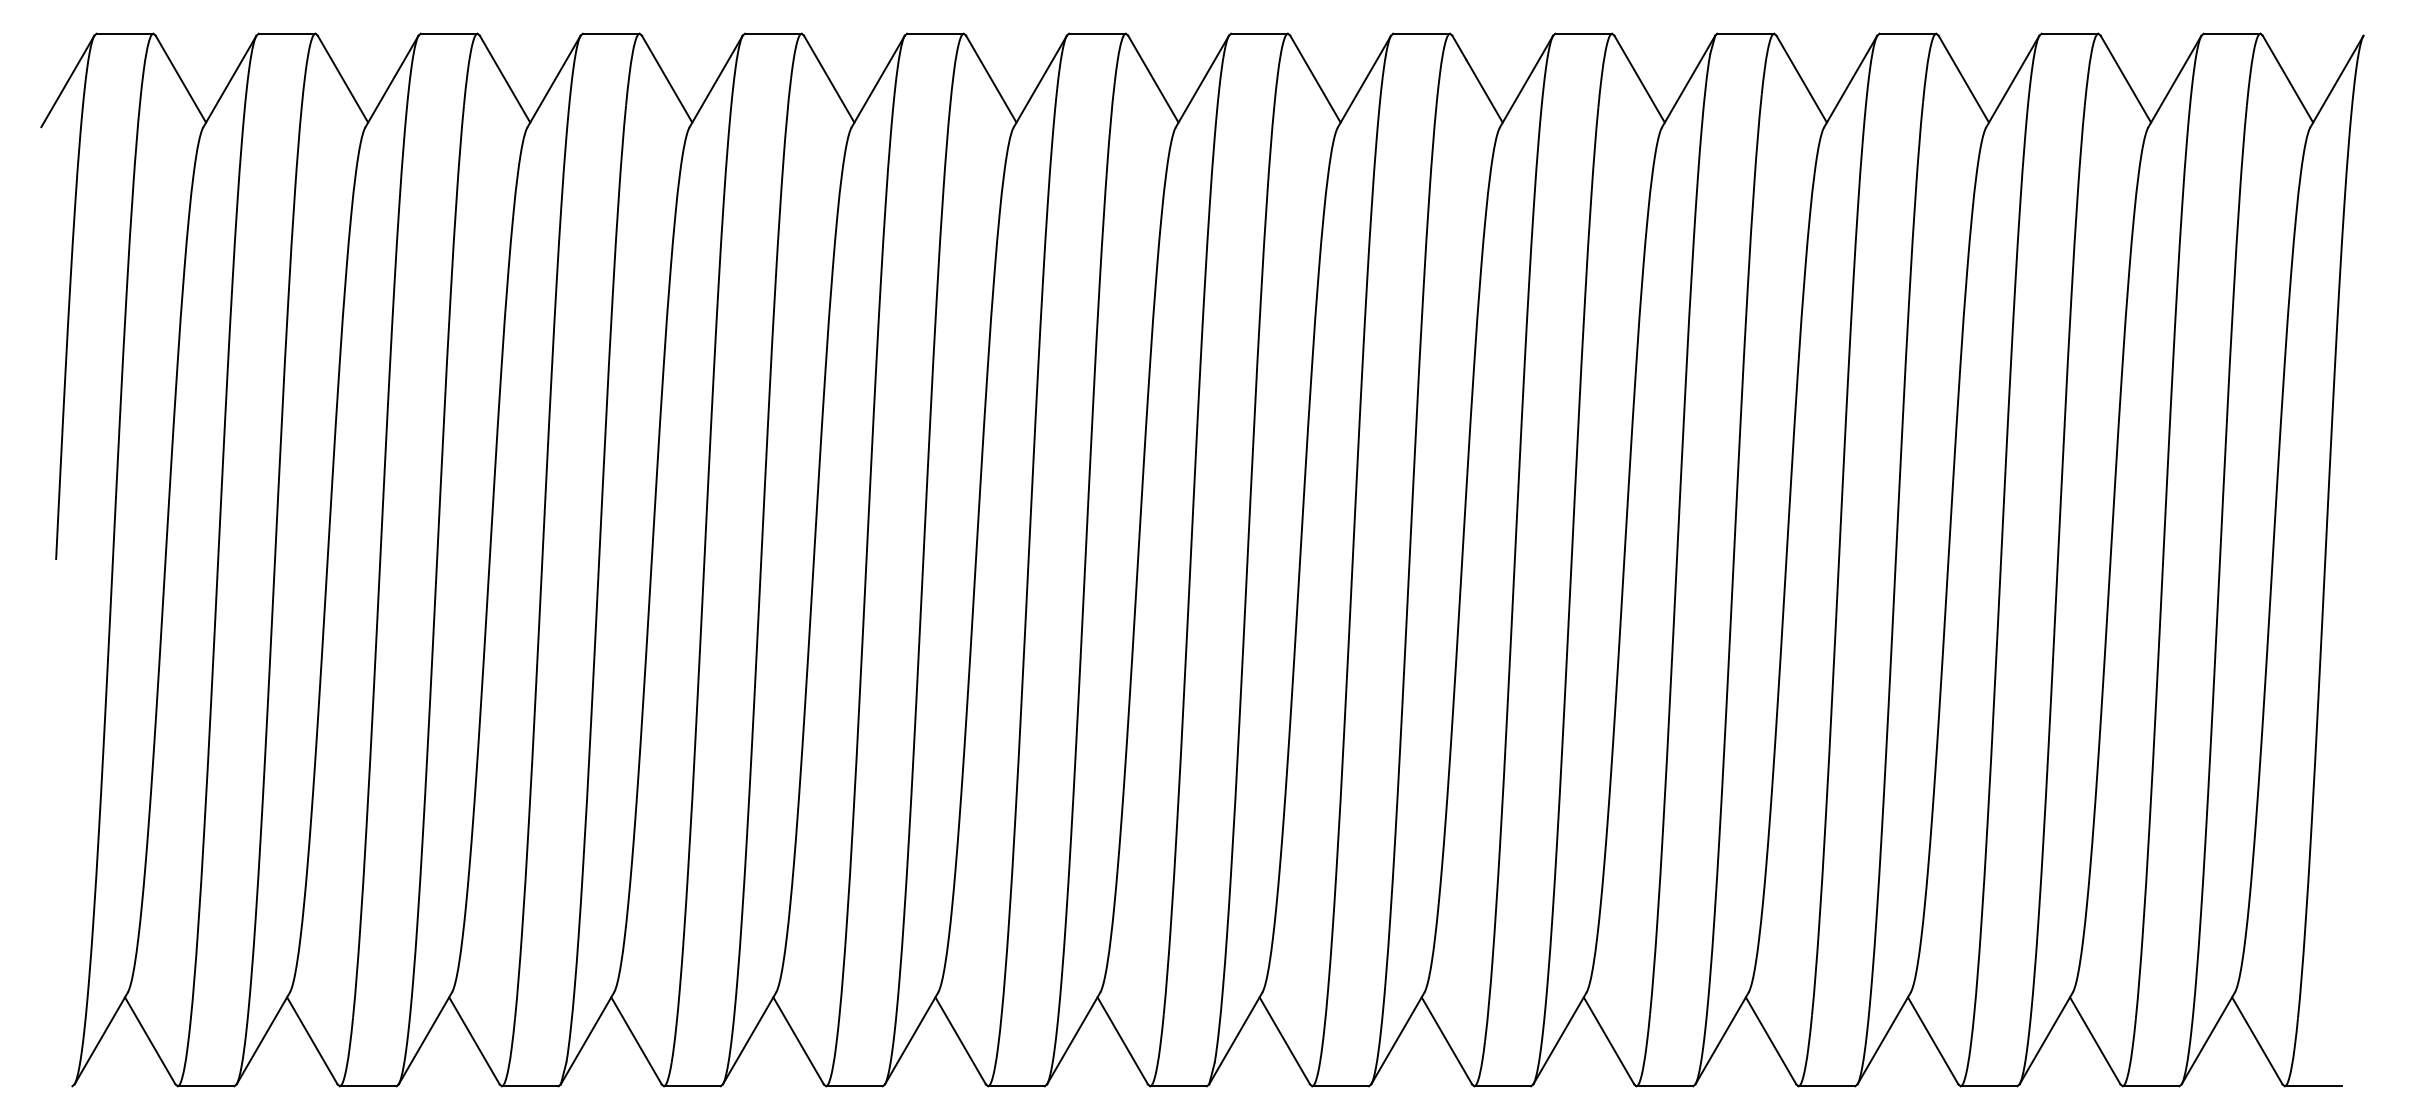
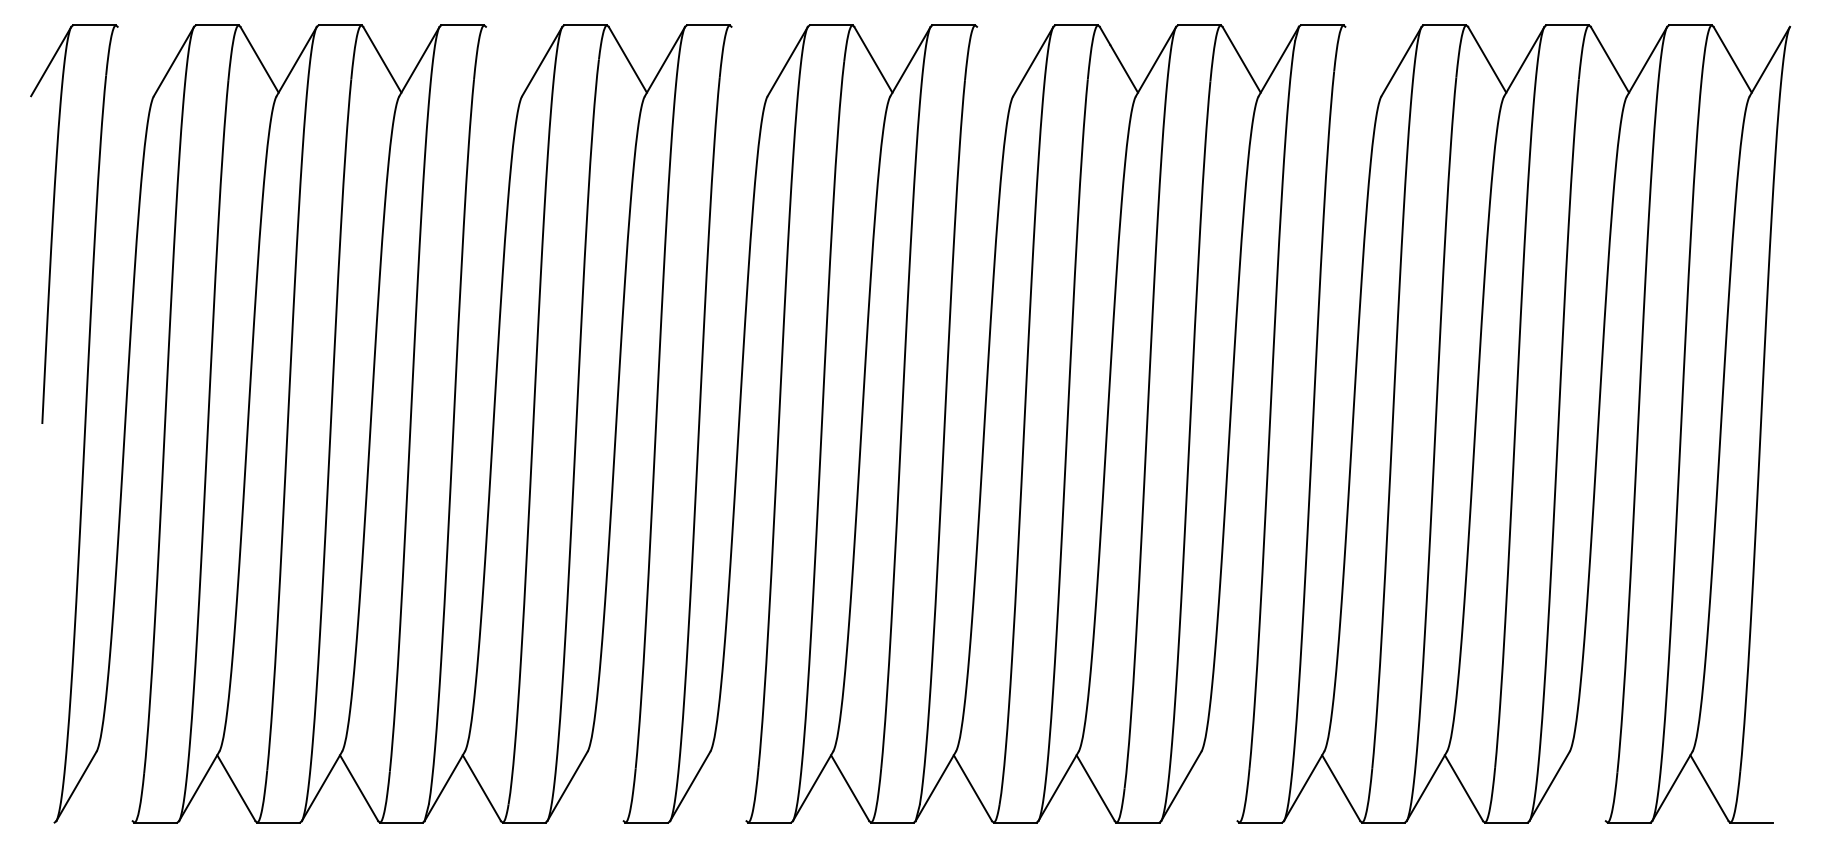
line: (180, 78) -> (136, 59), removed
line: (666, 78) -> (504, 59), removed
line: (991, 78) -> (750, 59), removed
line: (1315, 78) -> (996, 59), removed
line: (1801, 78) -> (1364, 59), removed
line: (150, 1040) -> (113, 787), removed
line: (798, 1040) -> (604, 787), removed
line: (960, 1040) -> (727, 787), removed
line: (1608, 1040) -> (1218, 787), removed
line: (2095, 1040) -> (1586, 787), removed

